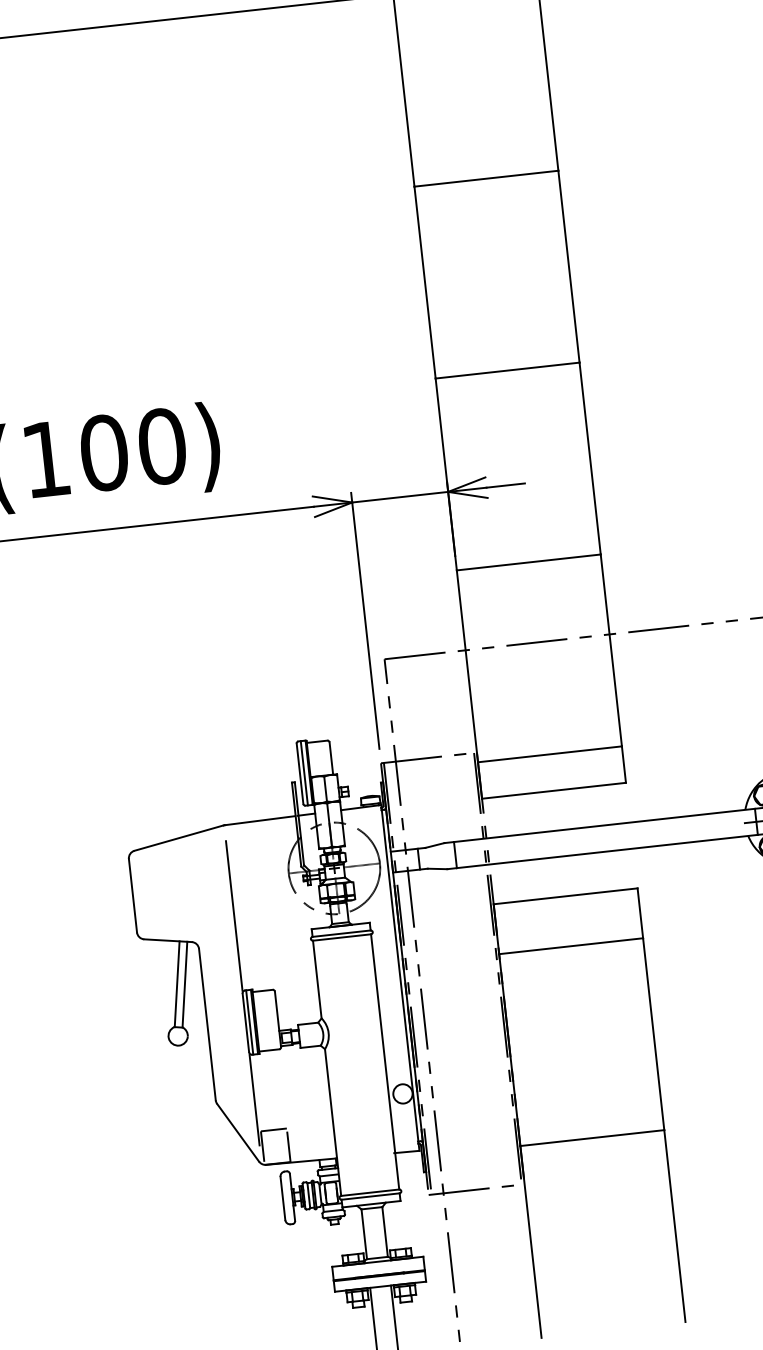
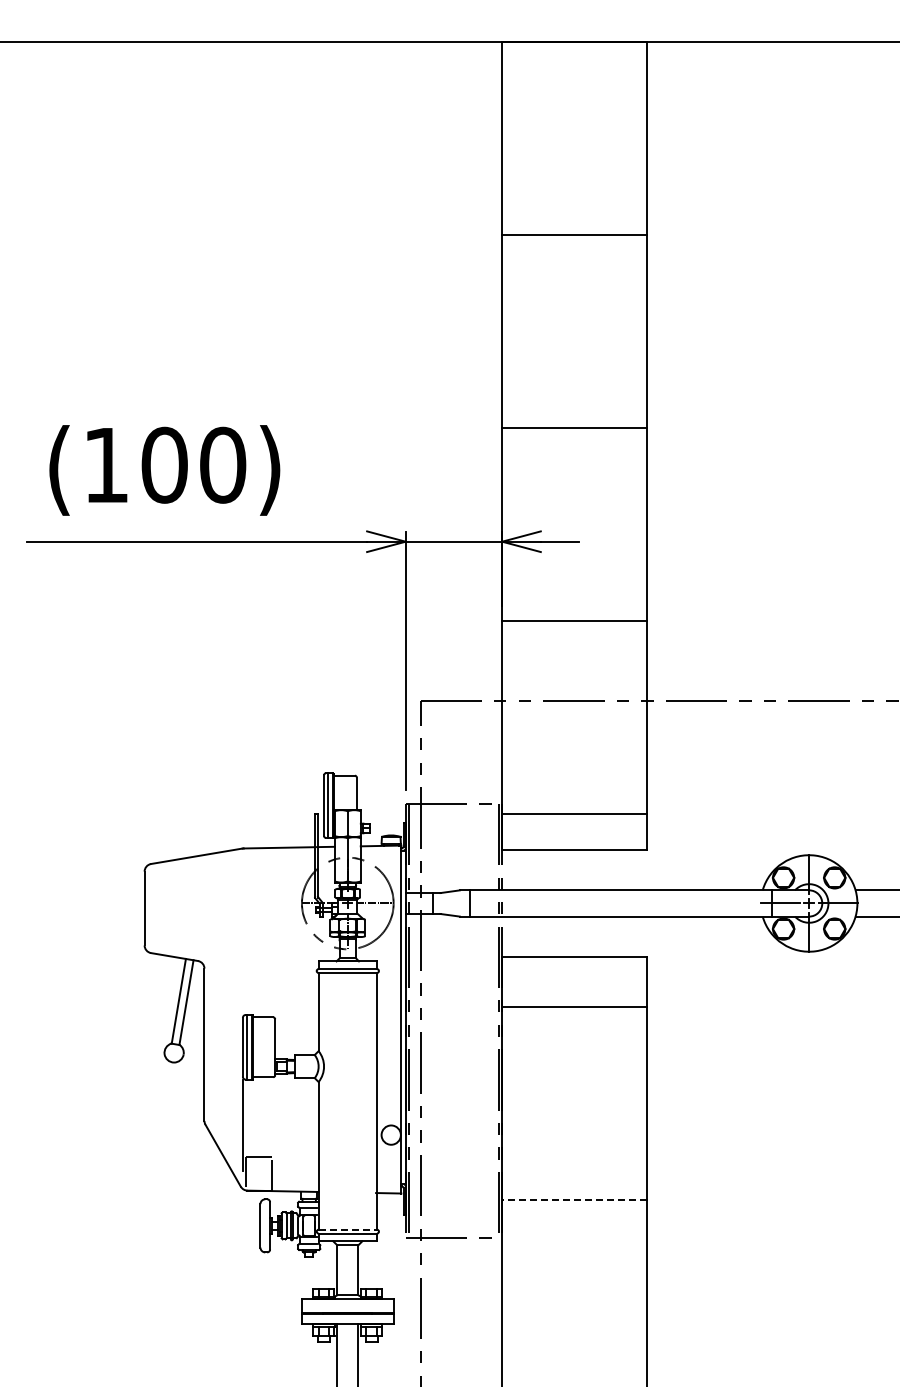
line: (234, 915) -> (243, 939), removed
line: (592, 1137) -> (574, 1199), solid -> dashed
line: (370, 1192) -> (348, 1229), solid -> dashed

